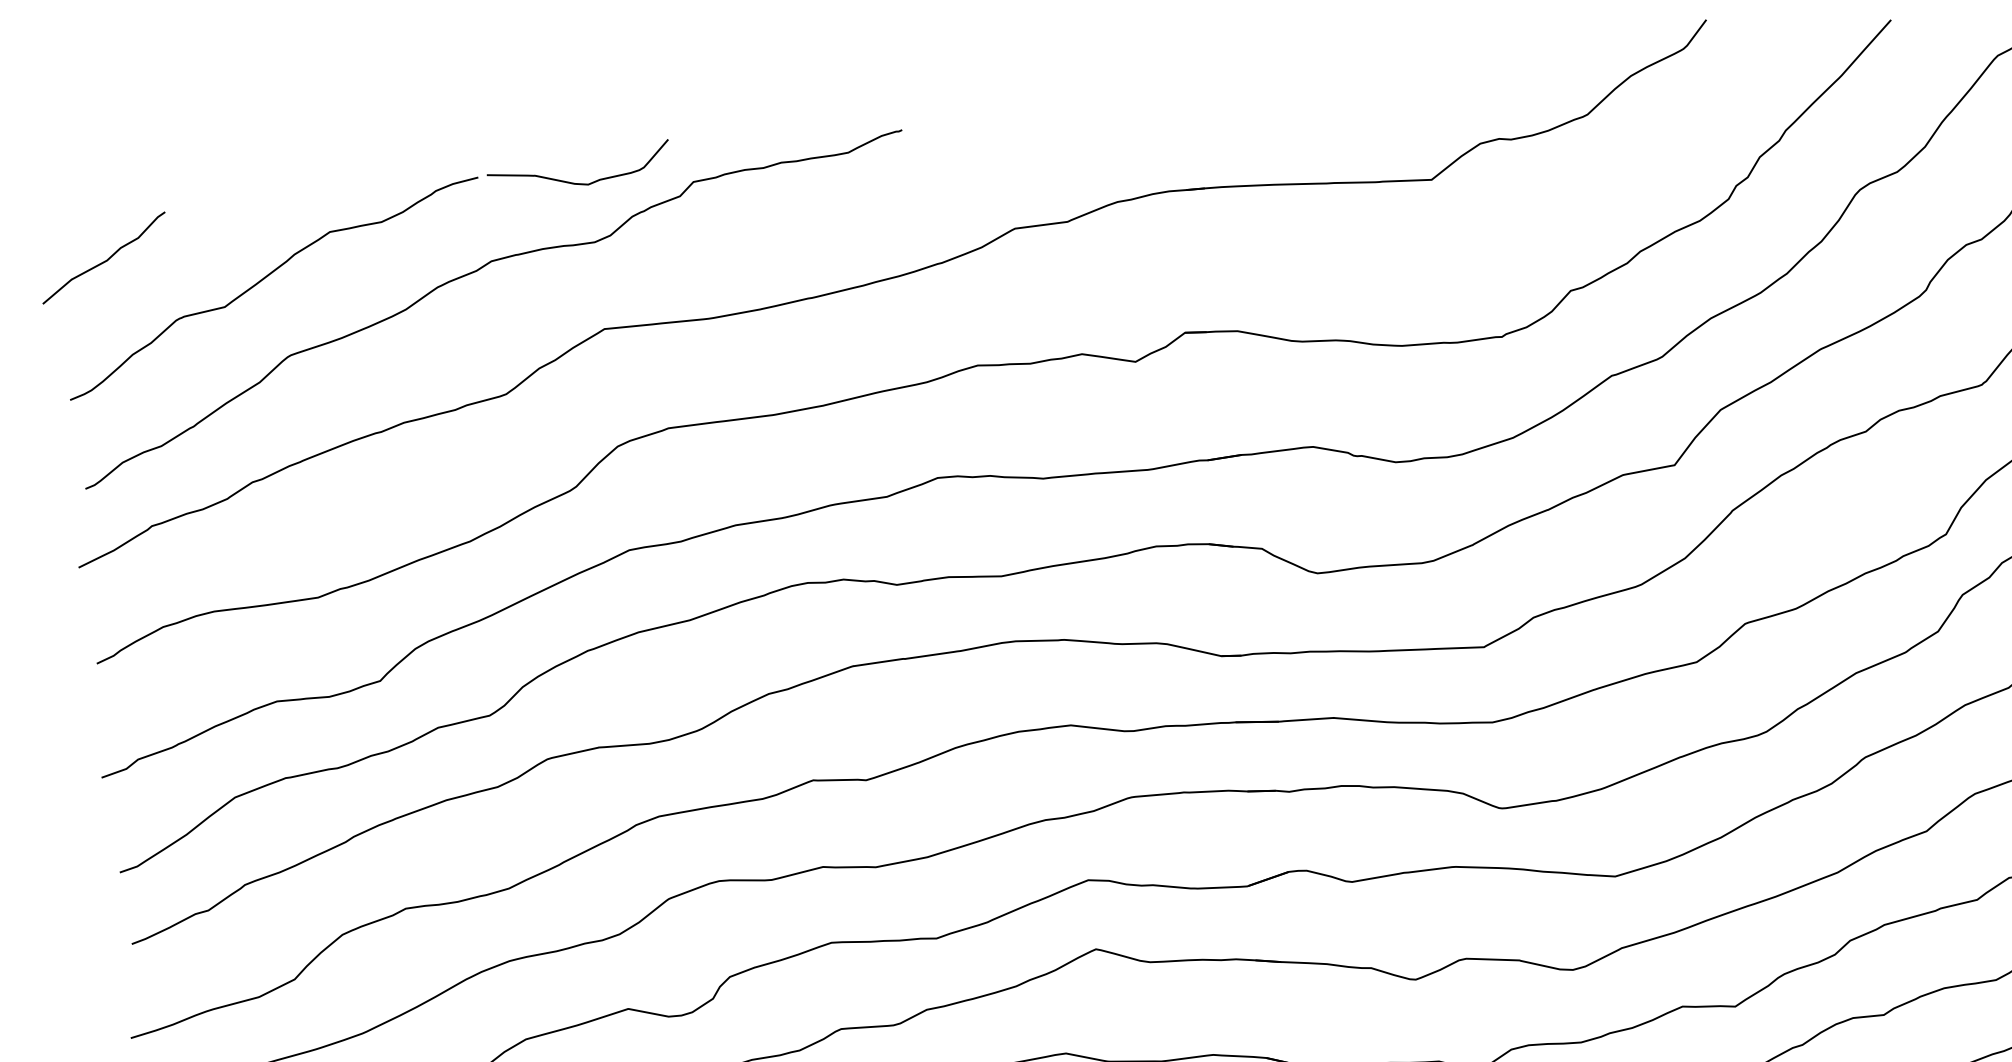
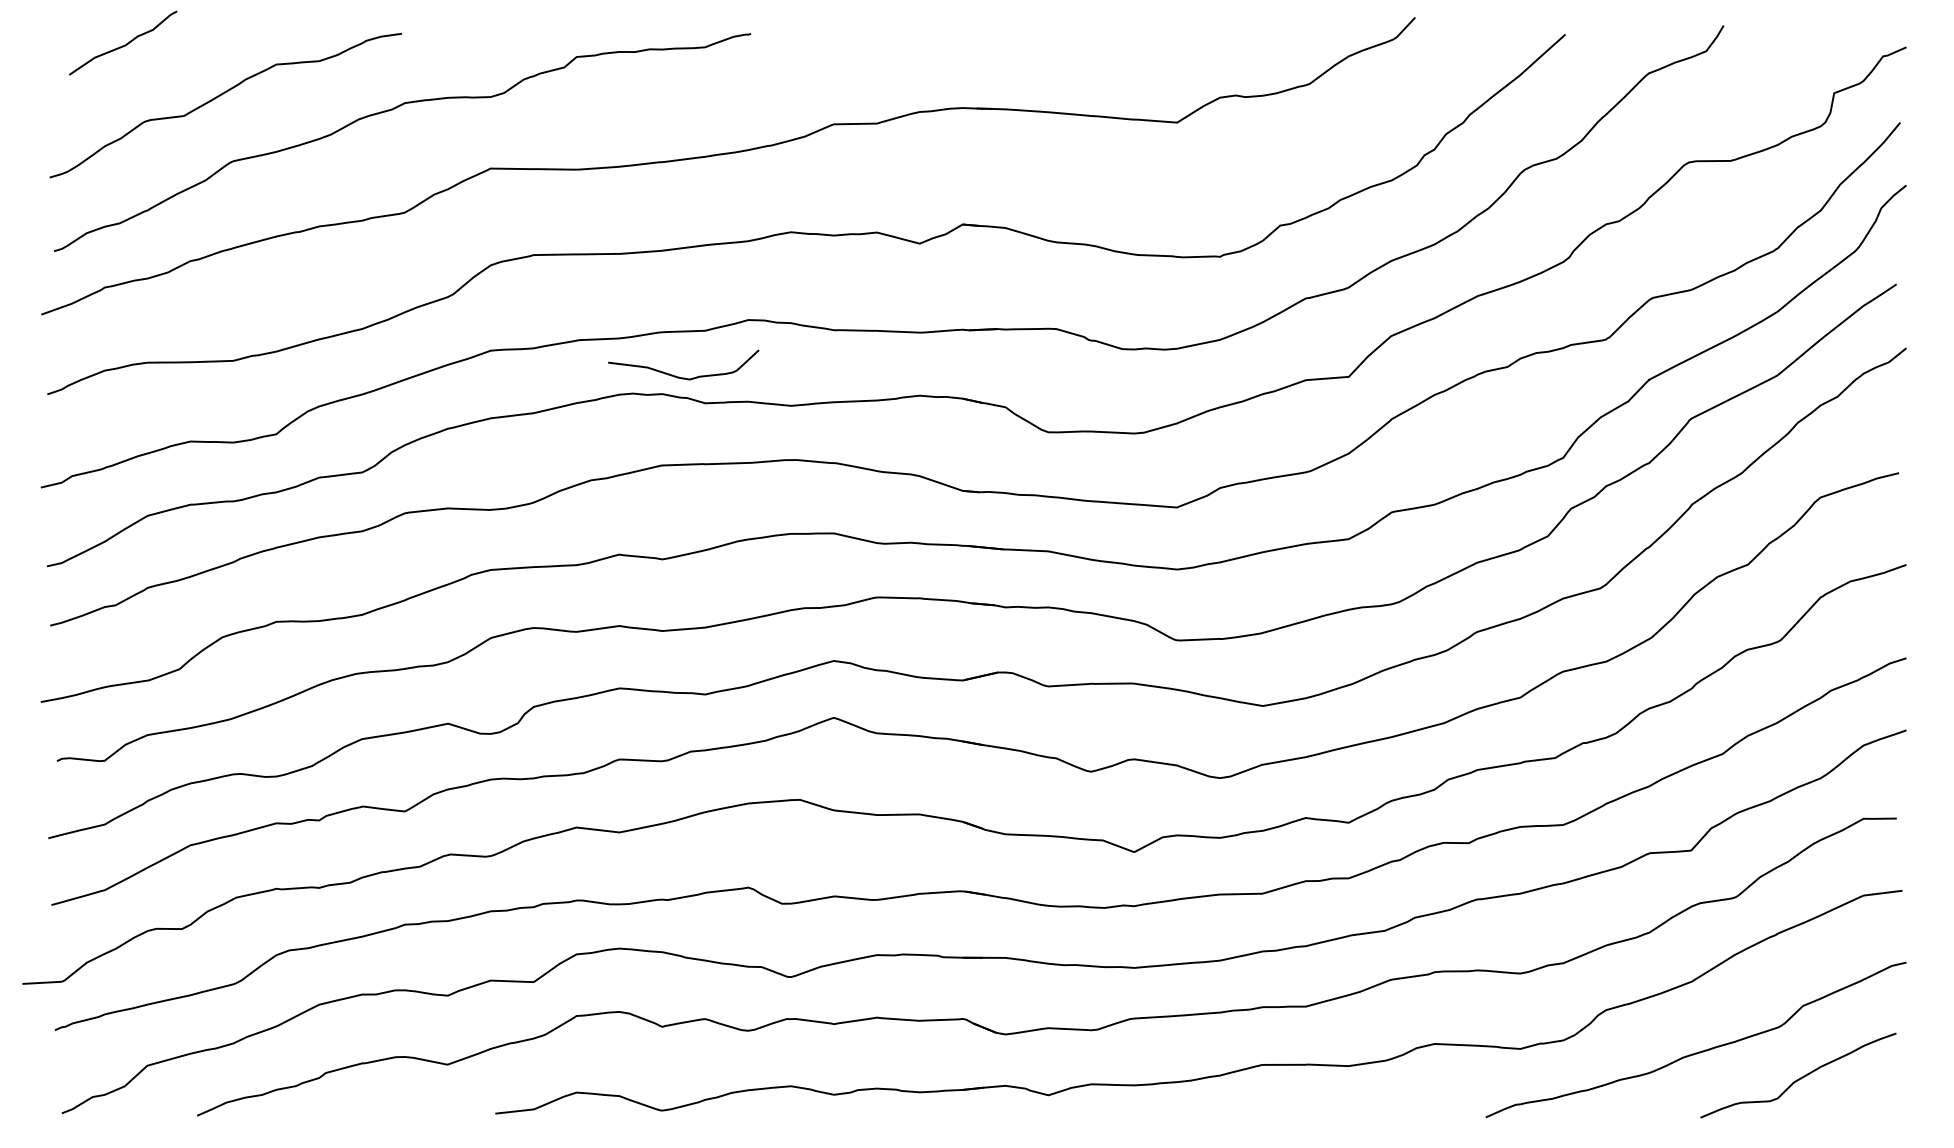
curve: (575, 182) -> (679, 376), moved
curve: (105, 259) -> (124, 44), moved

